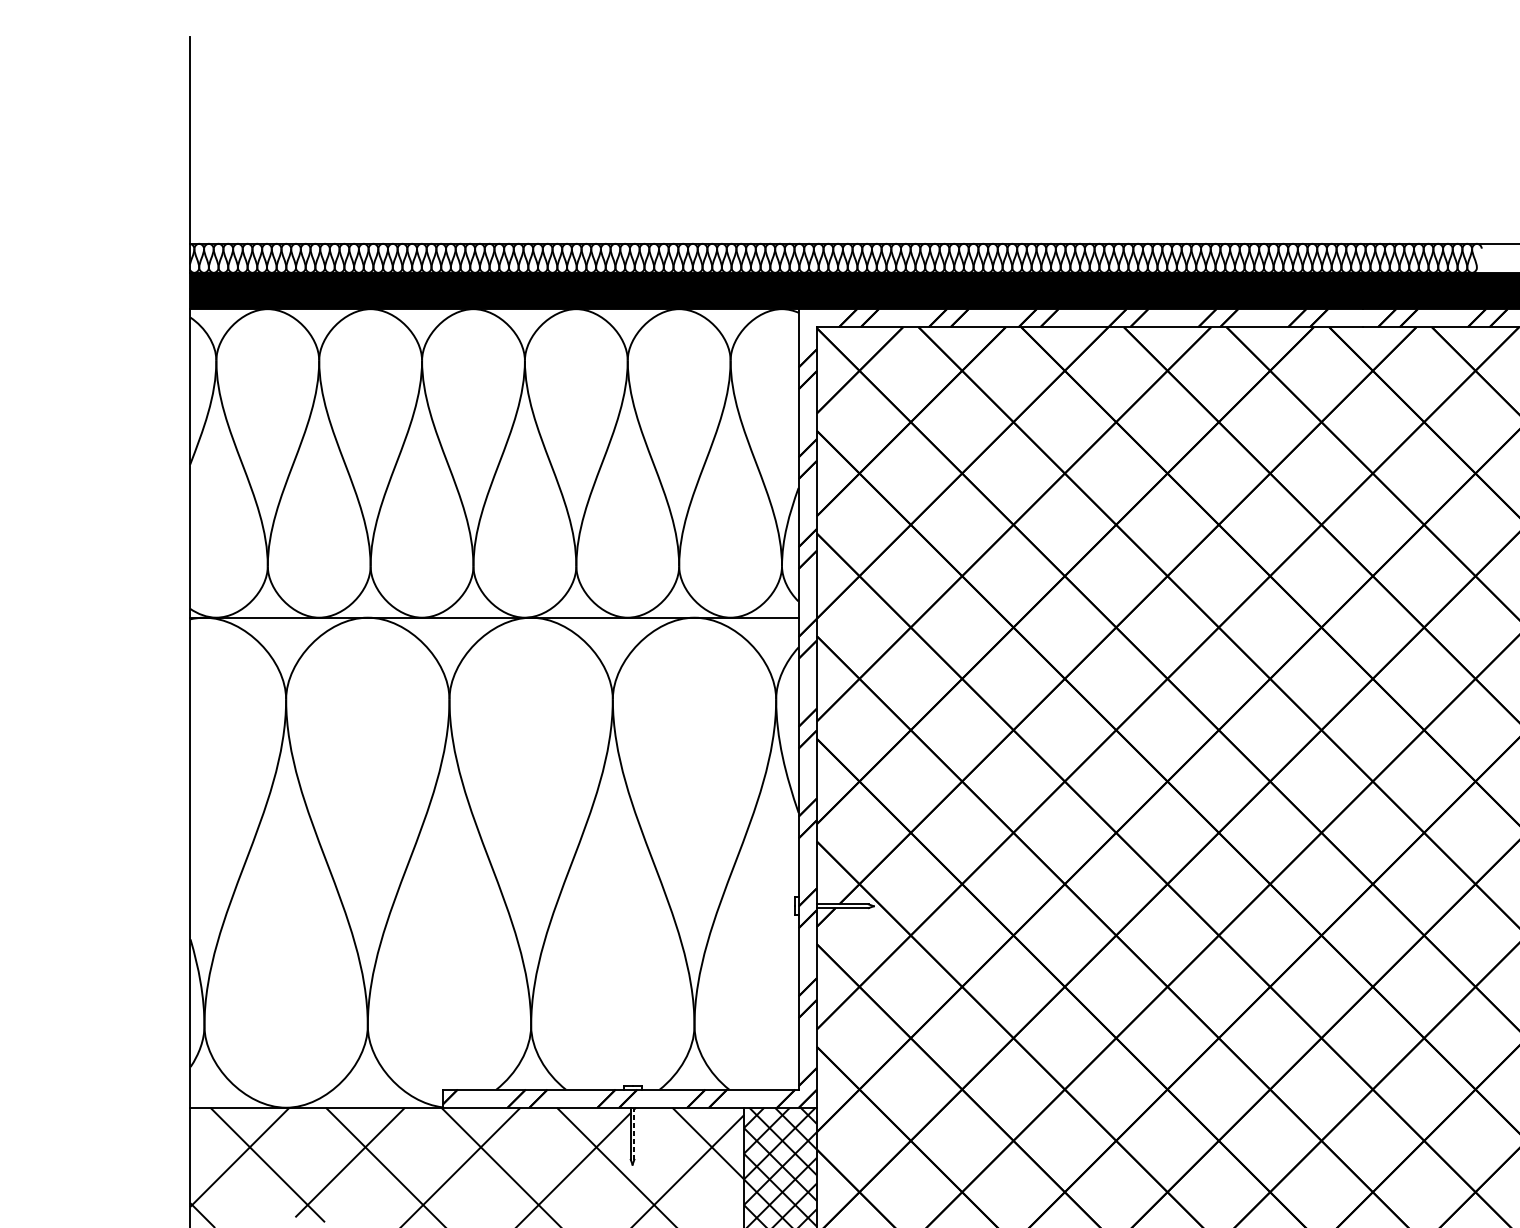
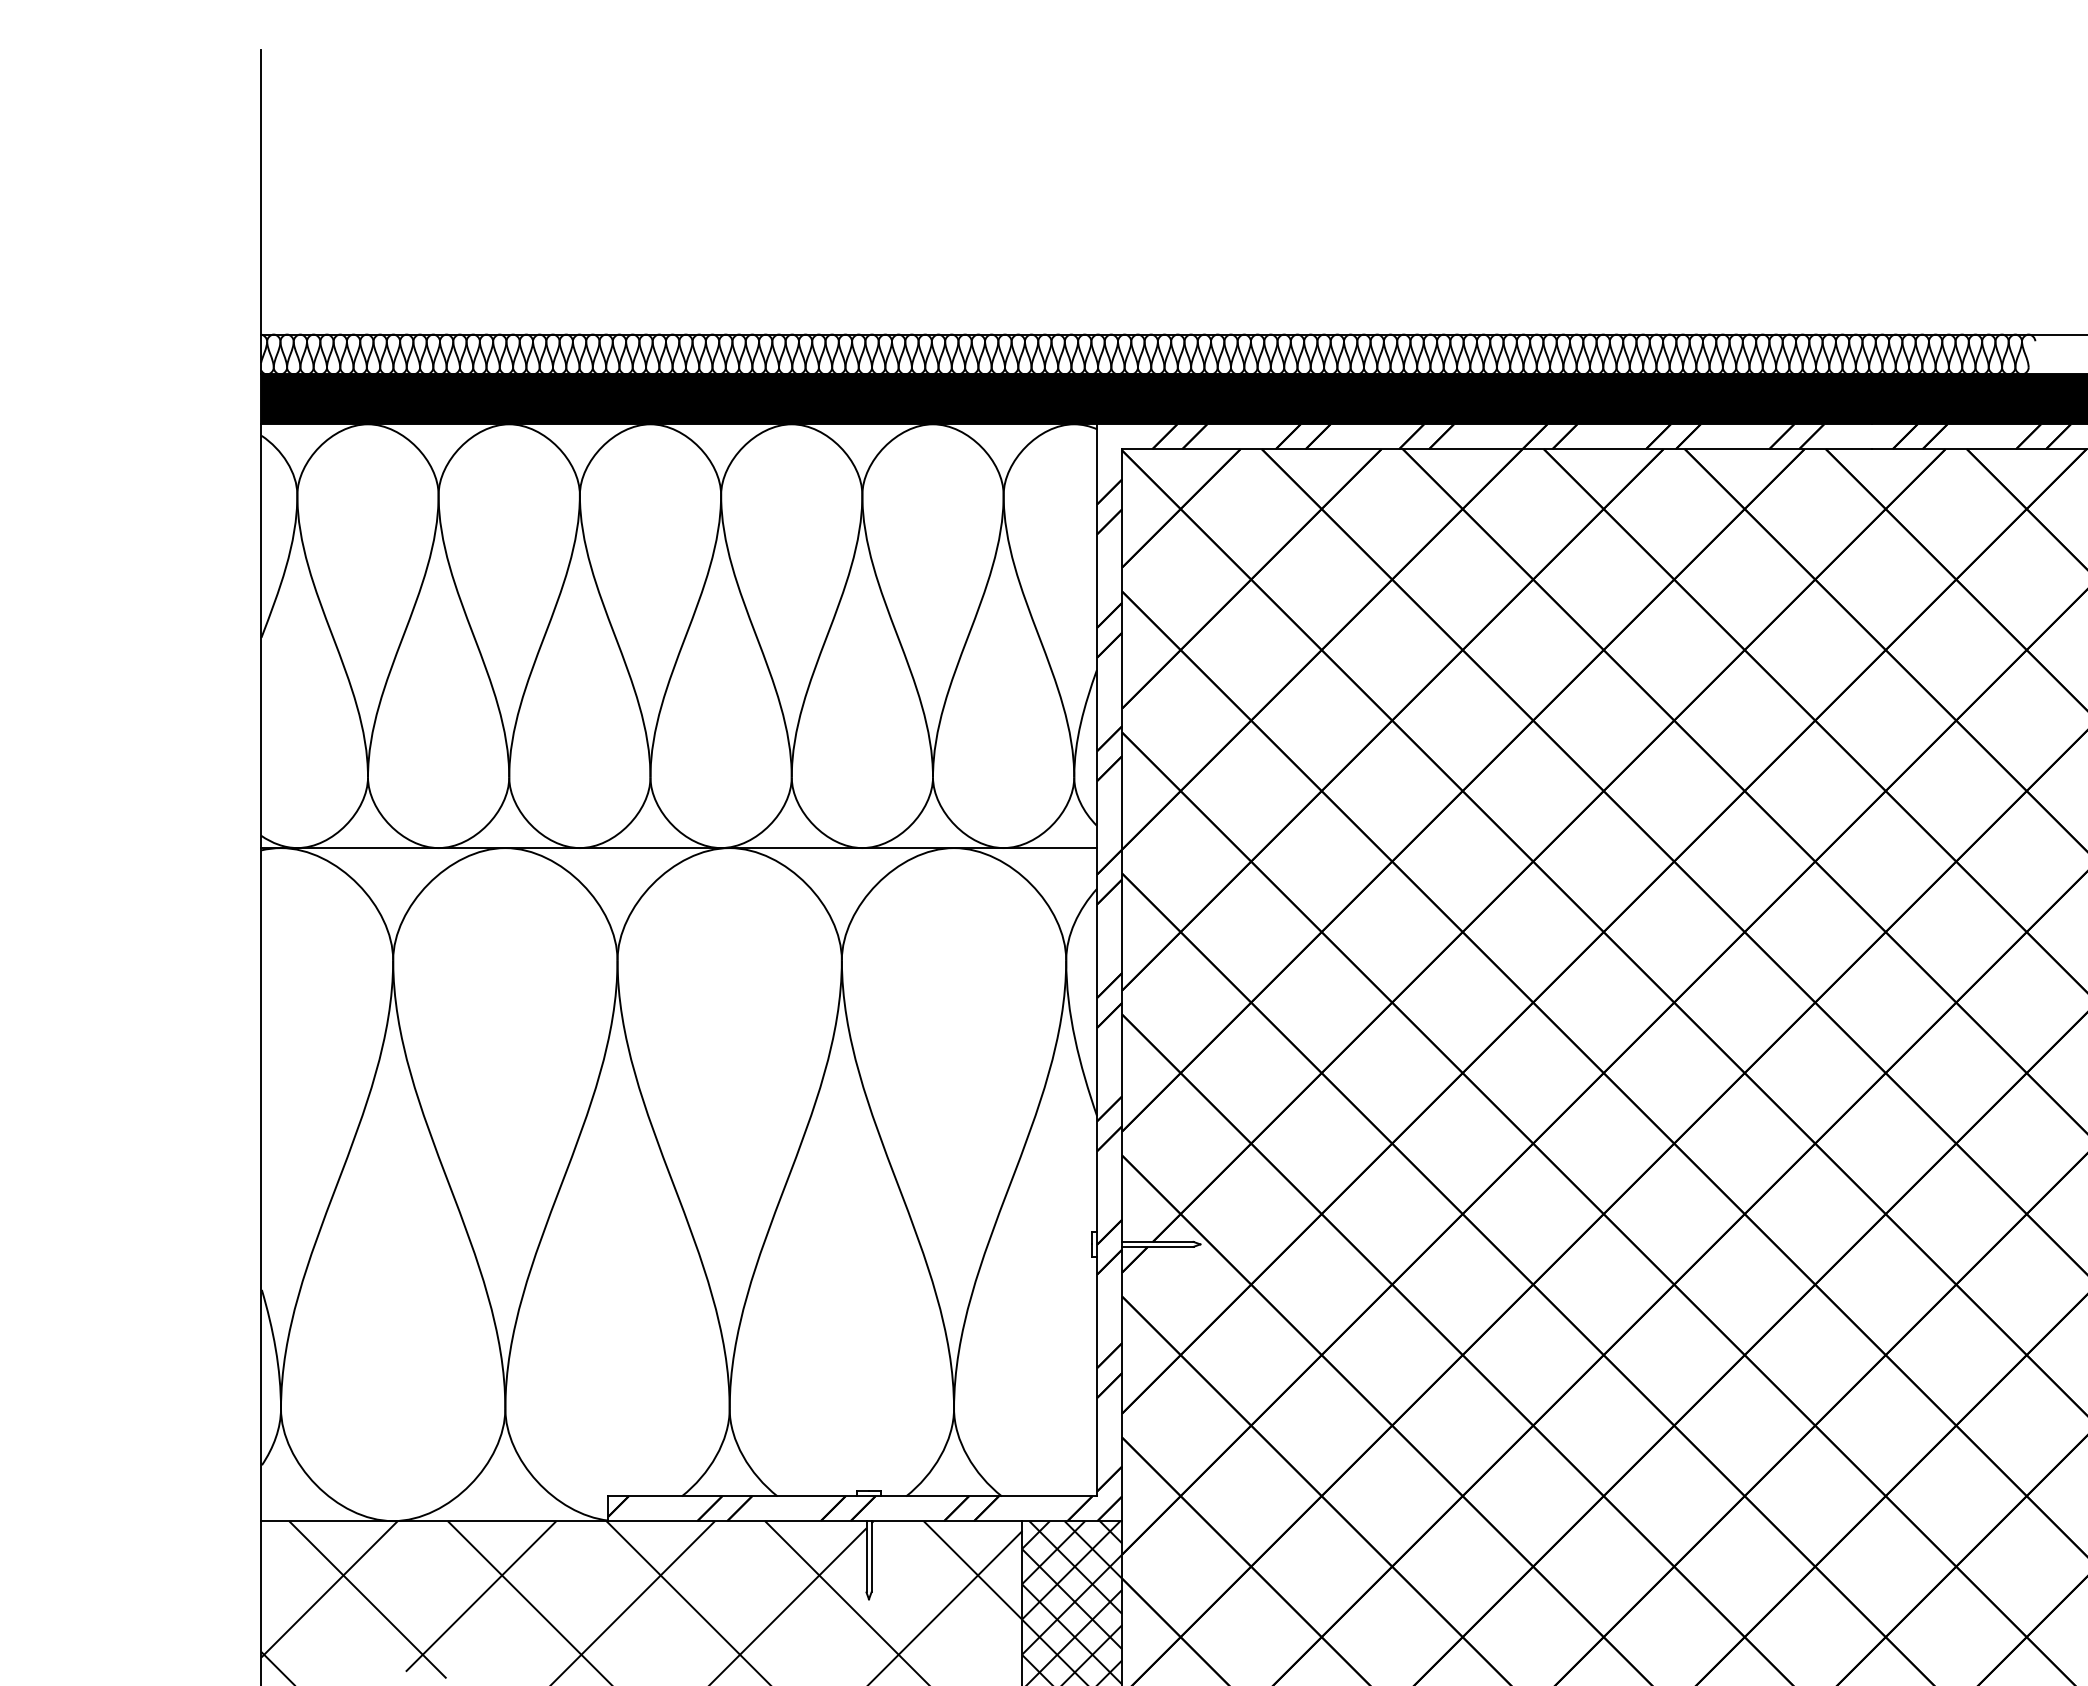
line: (634, 1133) -> (871, 1556), dashed -> solid

